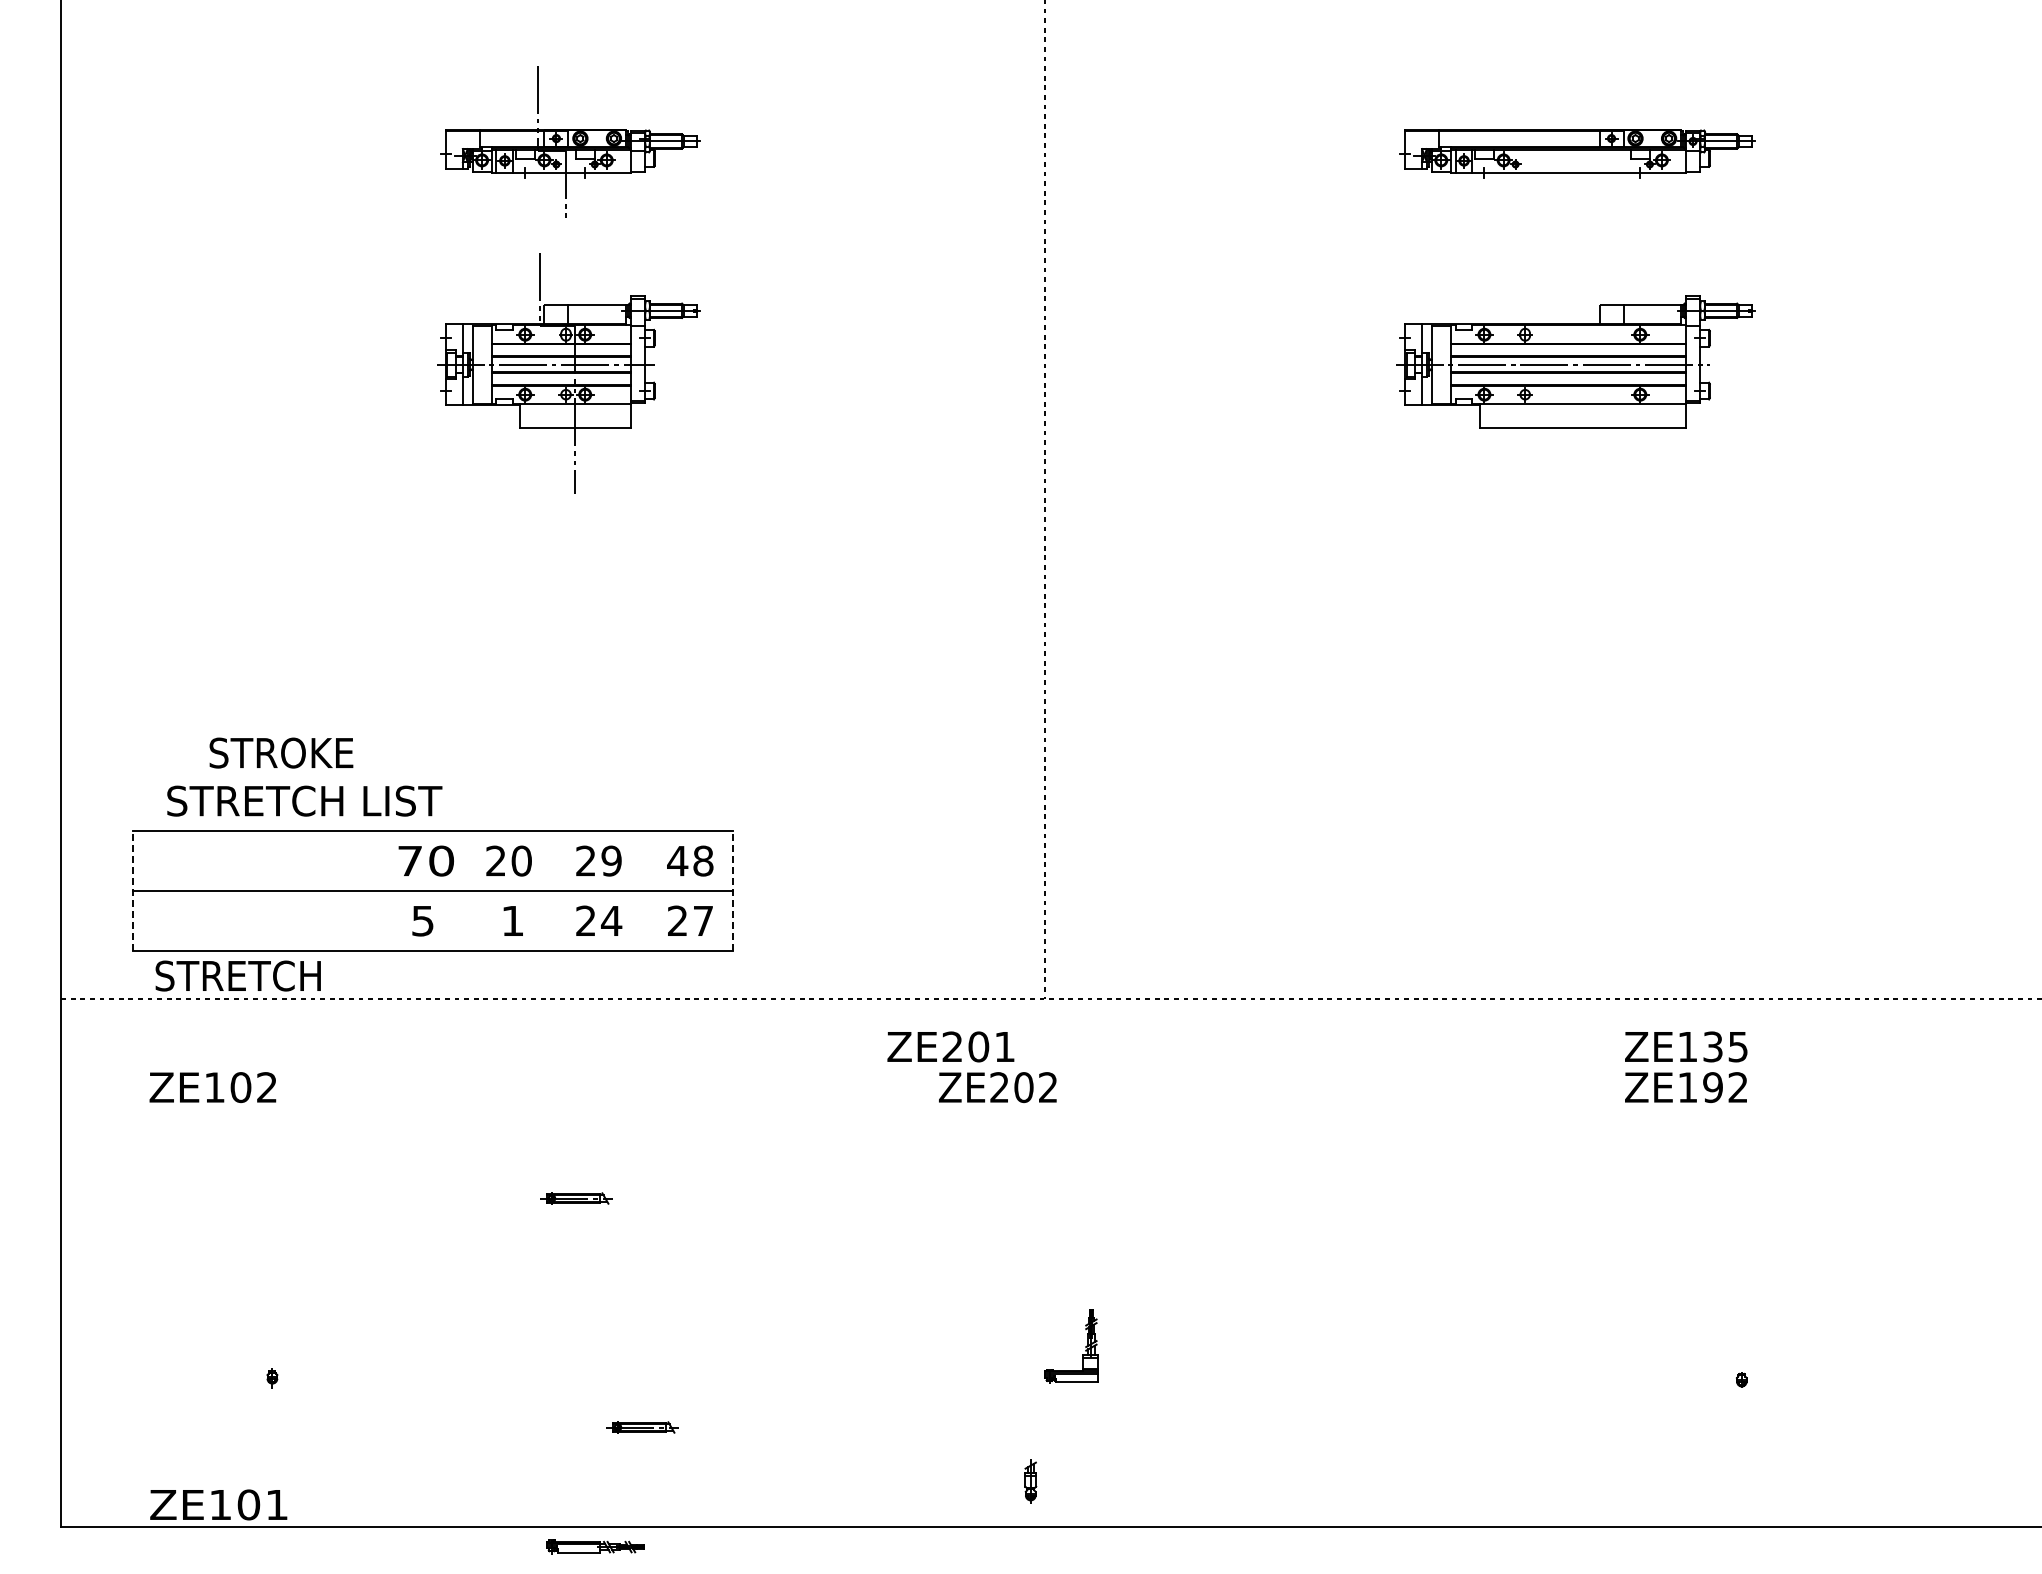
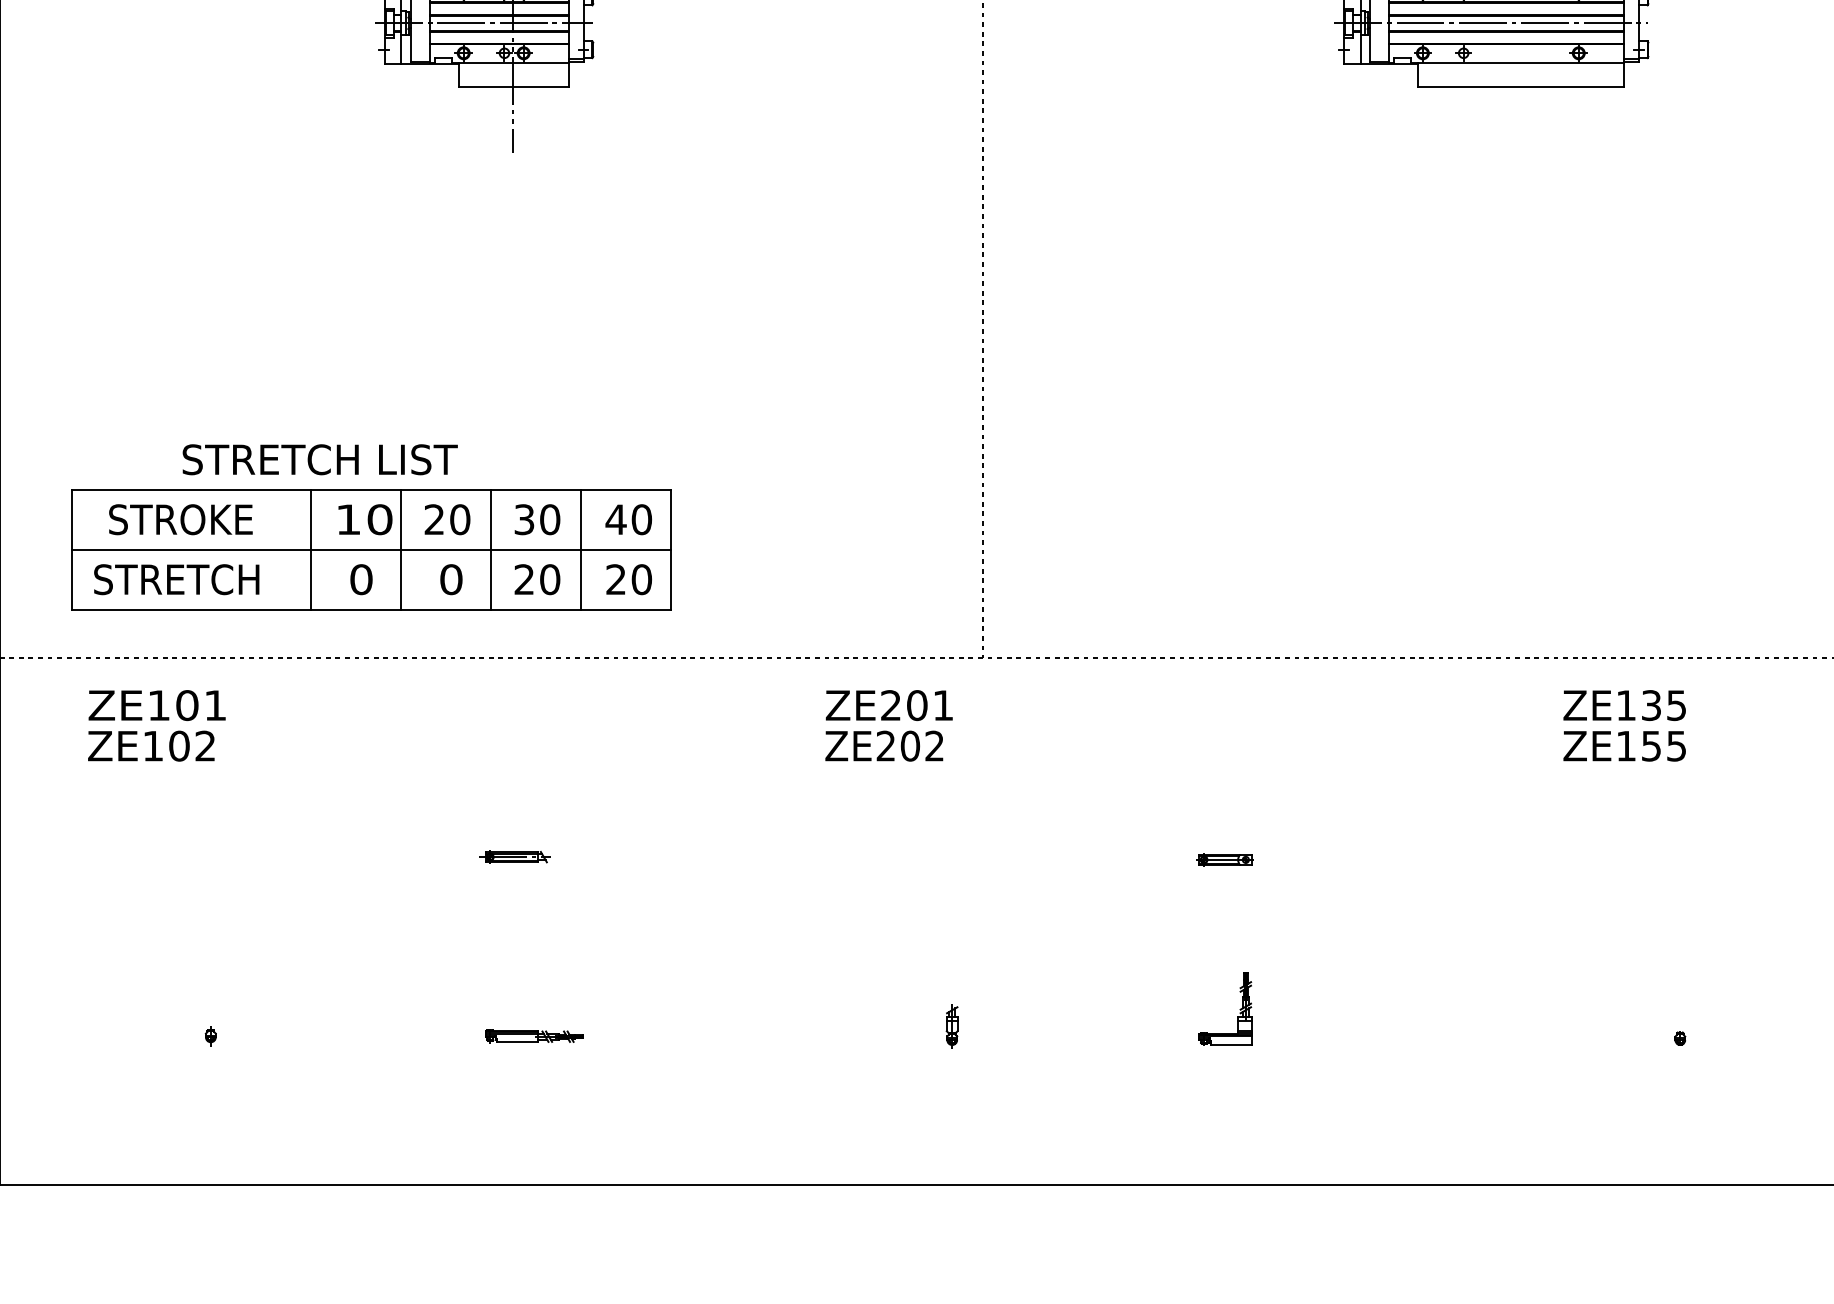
text: (281, 752) -> (180, 519), moved
text: (304, 800) -> (319, 459), moved
text: (598, 860) -> (536, 519), 29 -> 30
text: (703, 860) -> (641, 519), 48 -> 40
text: (409, 861) -> (347, 520), 70 -> 10
line: (133, 891) -> (71, 550), dashed -> solid
line: (372, 891) -> (310, 550), added
line: (462, 891) -> (400, 550), added
line: (552, 891) -> (490, 550), added
line: (642, 891) -> (580, 550), added
line: (732, 891) -> (670, 550), dashed -> solid
text: (423, 920) -> (361, 579), 5 -> 0
text: (512, 920) -> (450, 579), 1 -> 0
text: (611, 920) -> (549, 579), 24 -> 20
text: (703, 920) -> (641, 579), 27 -> 20
text: (237, 975) -> (175, 579), moved
text: (997, 1087) -> (883, 746), moved
text: (1725, 1087) -> (1663, 746), ZE192 -> ZE155
part: (1286, 1201) -> (1224, 860), added
part: (1082, 1354) -> (1236, 1017), moved
part: (642, 1427) -> (580, 1086), removed
part: (1030, 1481) -> (951, 1026), moved
text: (218, 1504) -> (156, 705), moved
part: (595, 1546) -> (533, 1036), moved

